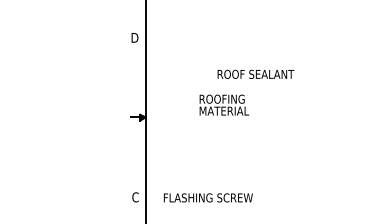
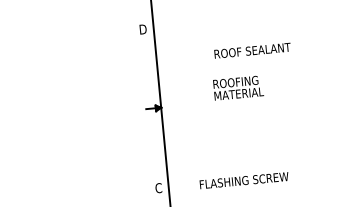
text: (255, 73) -> (252, 49), moved
text: (207, 197) -> (243, 180), moved

